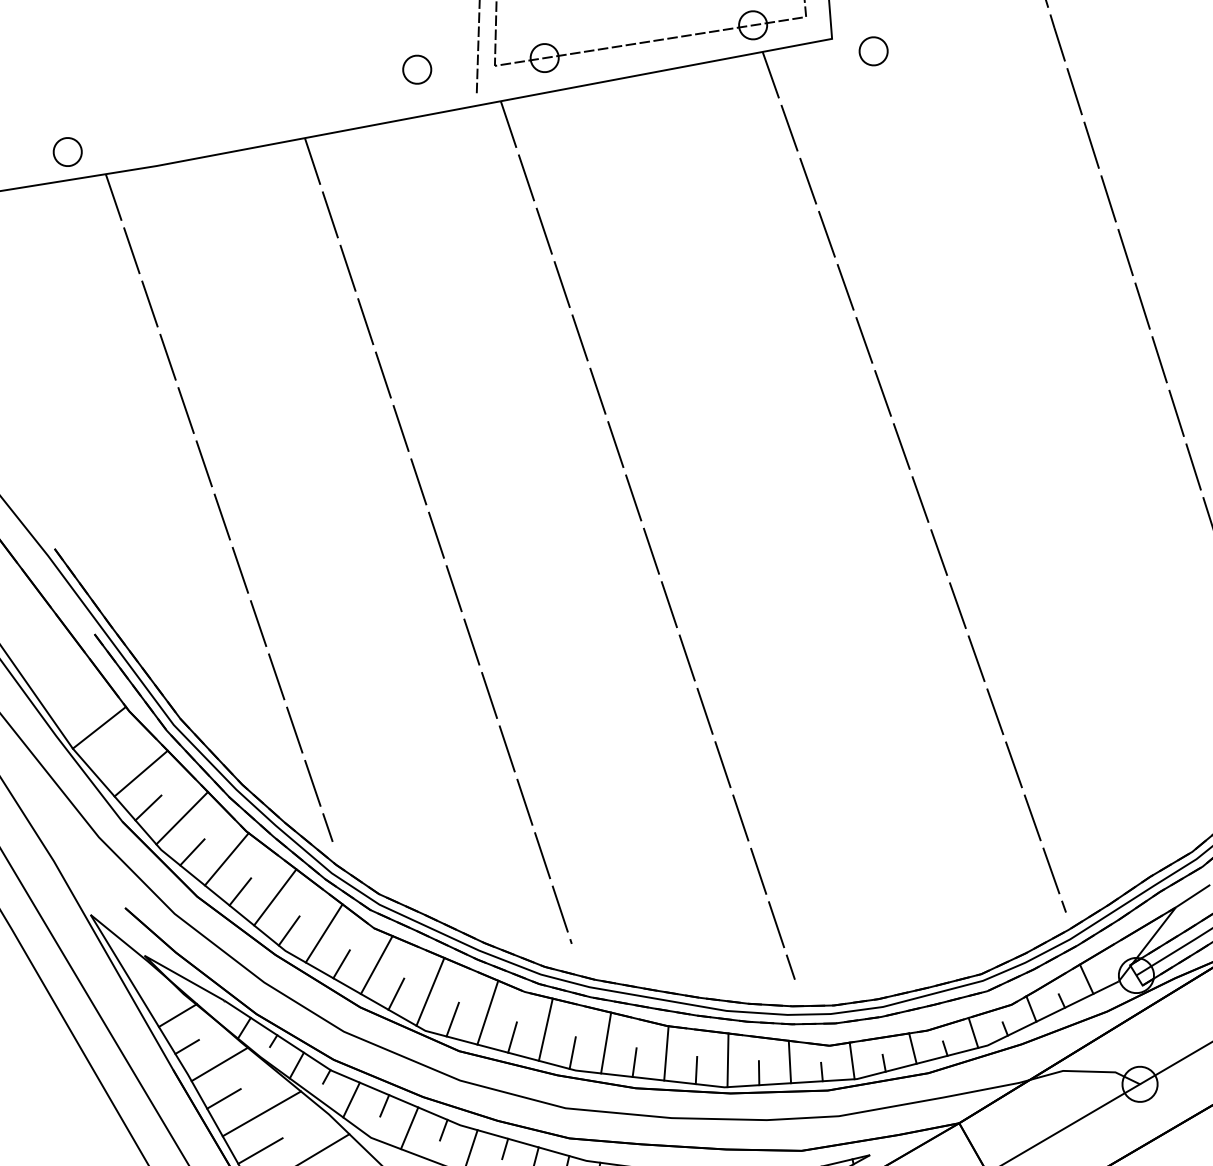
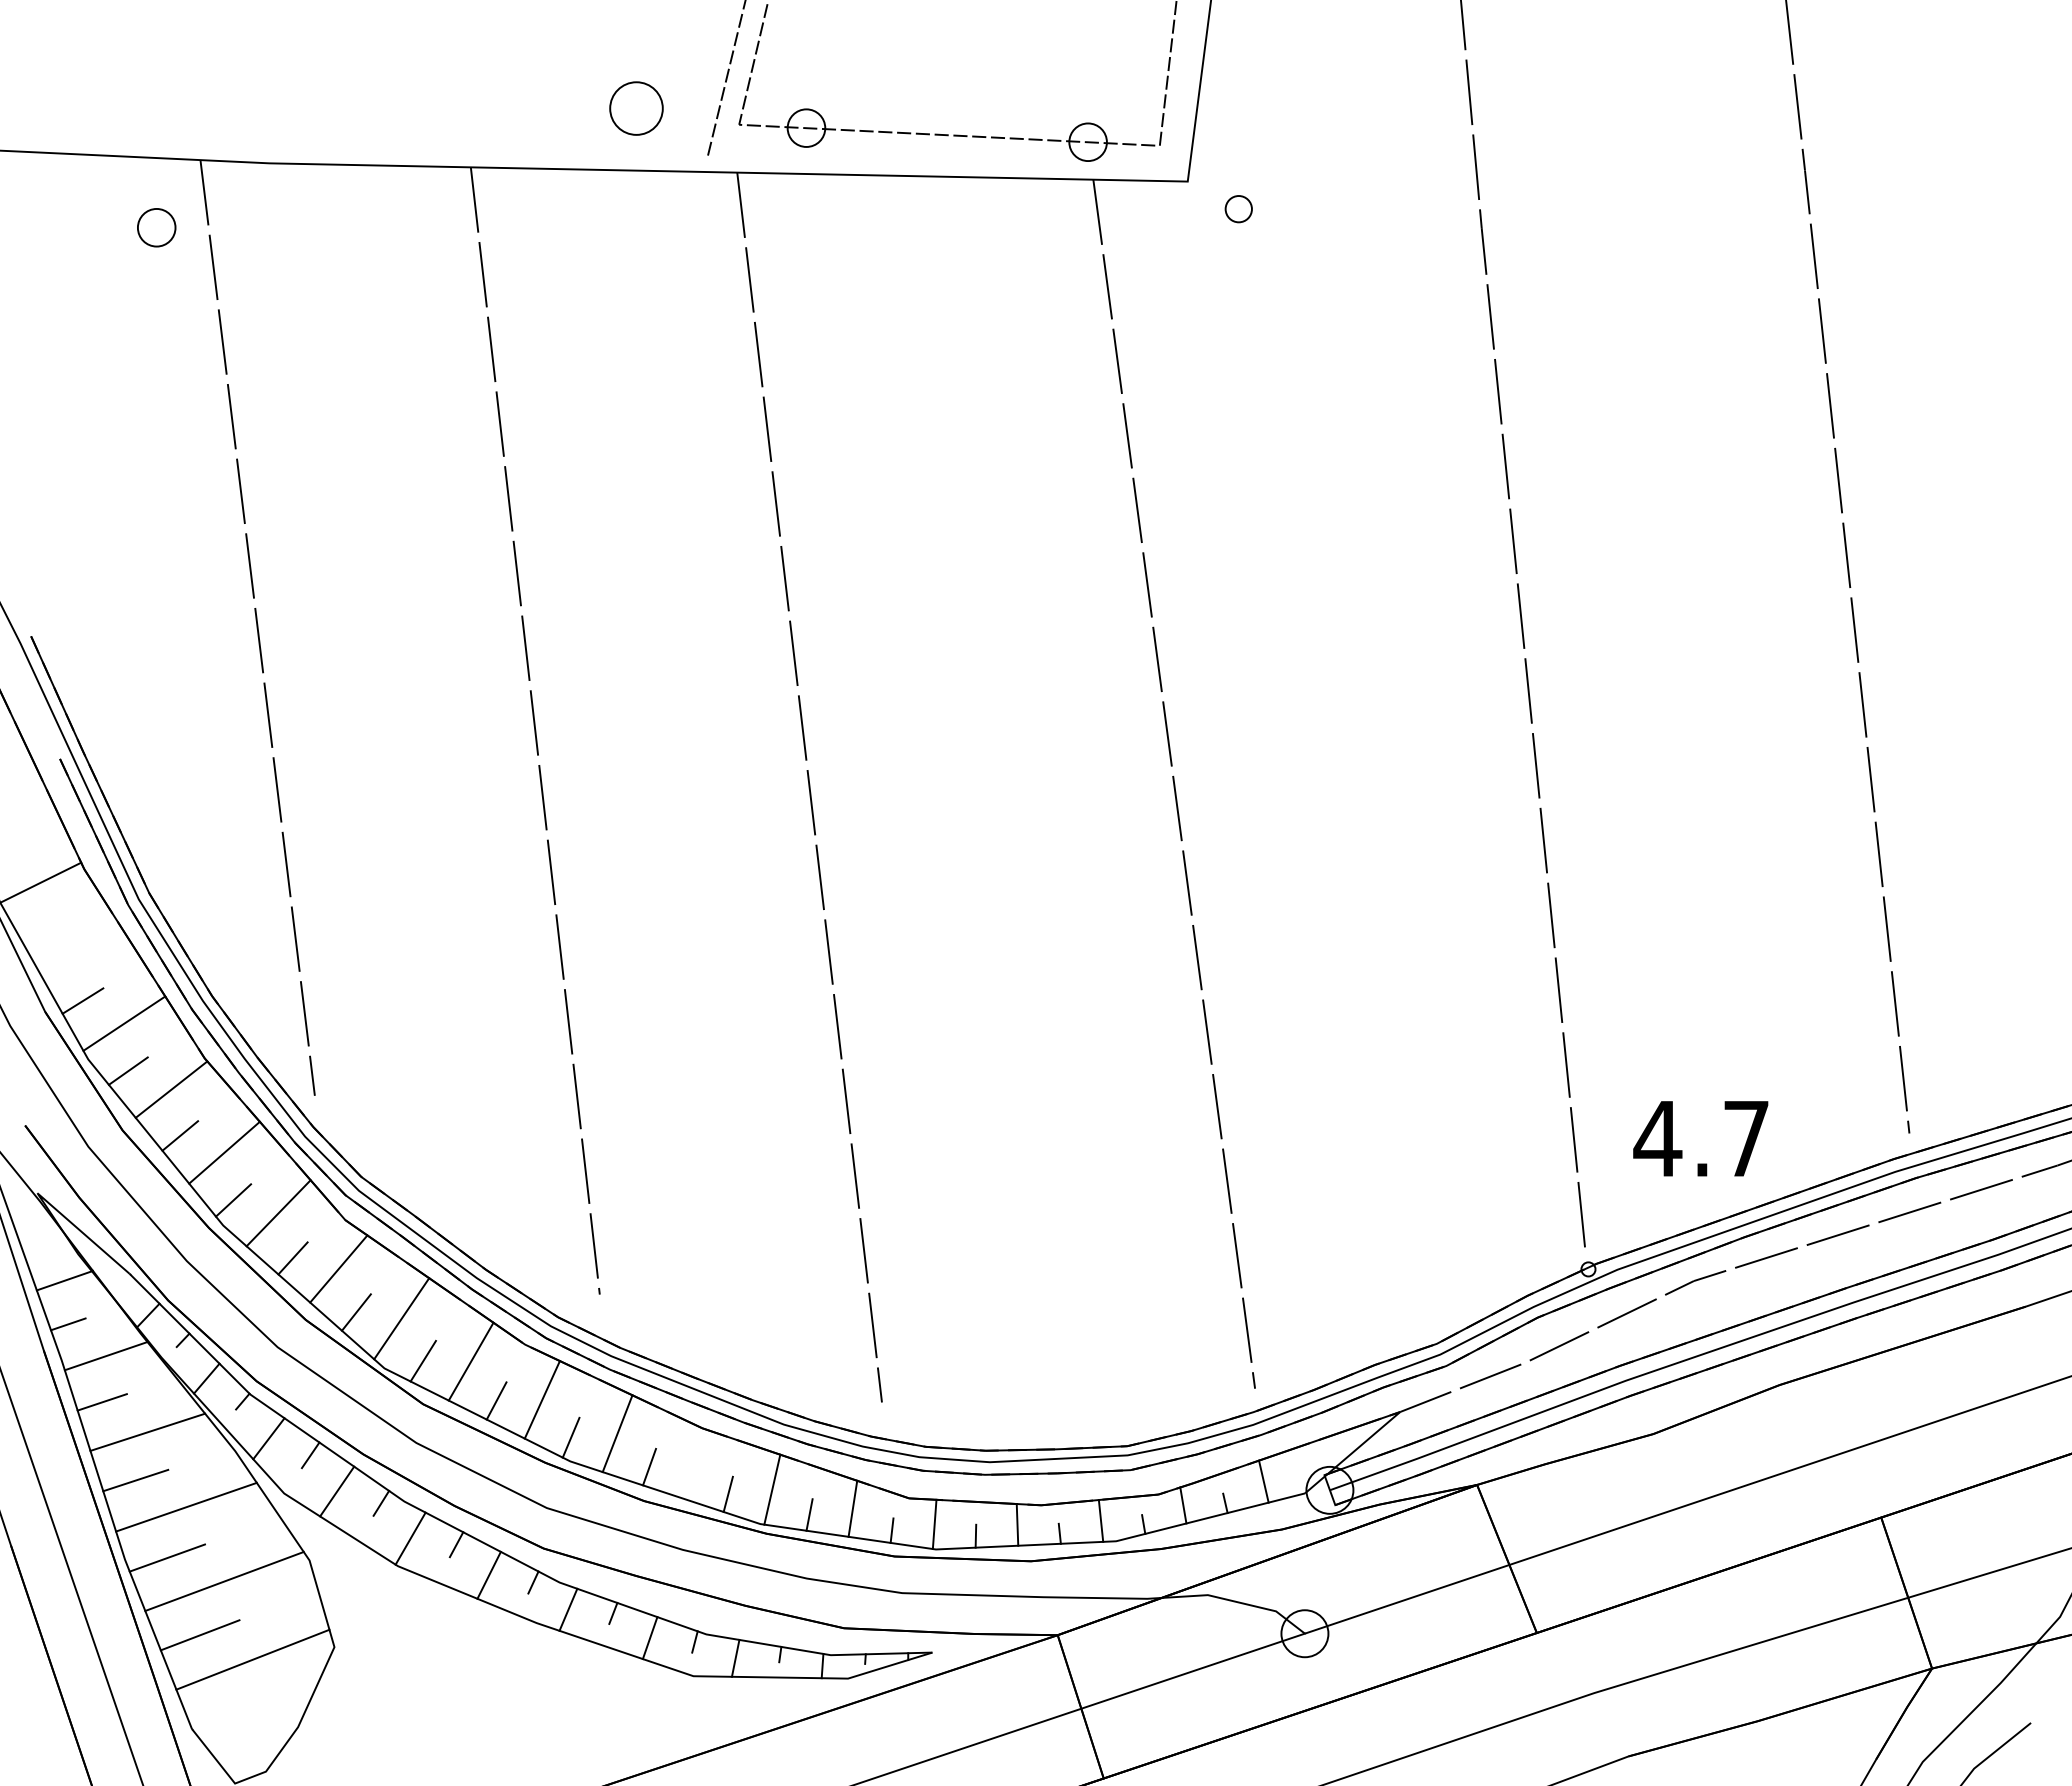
part: (873, 50) -> (1238, 208), size x0.7
part: (417, 69) -> (636, 108), size x1.4
part: (67, 151) -> (156, 227), moved
line: (140, 773) -> (82, 953), removed
line: (666, 1053) -> (693, 1463), removed

